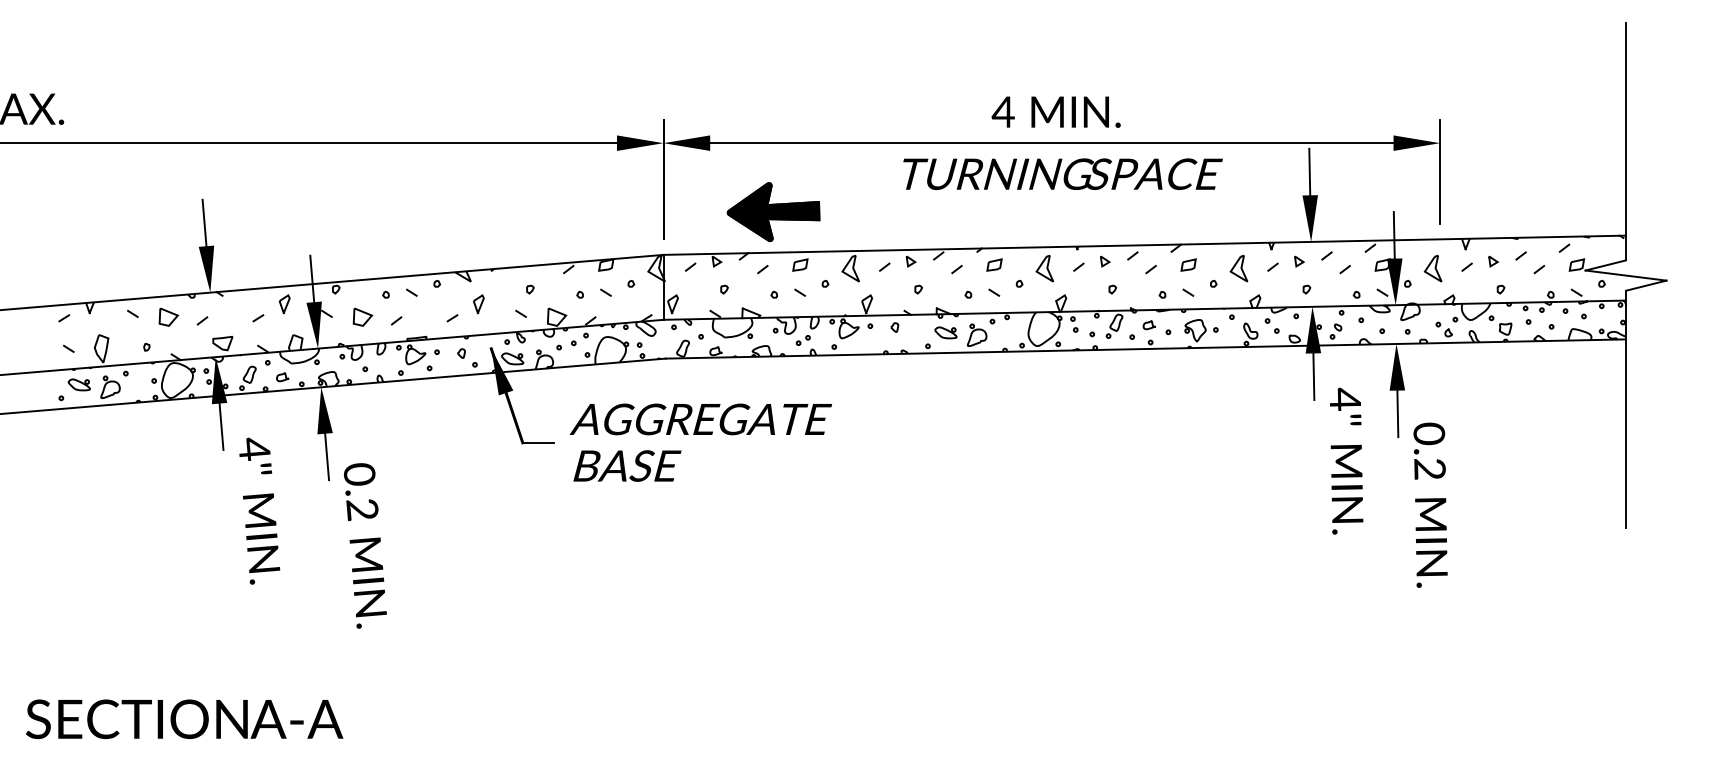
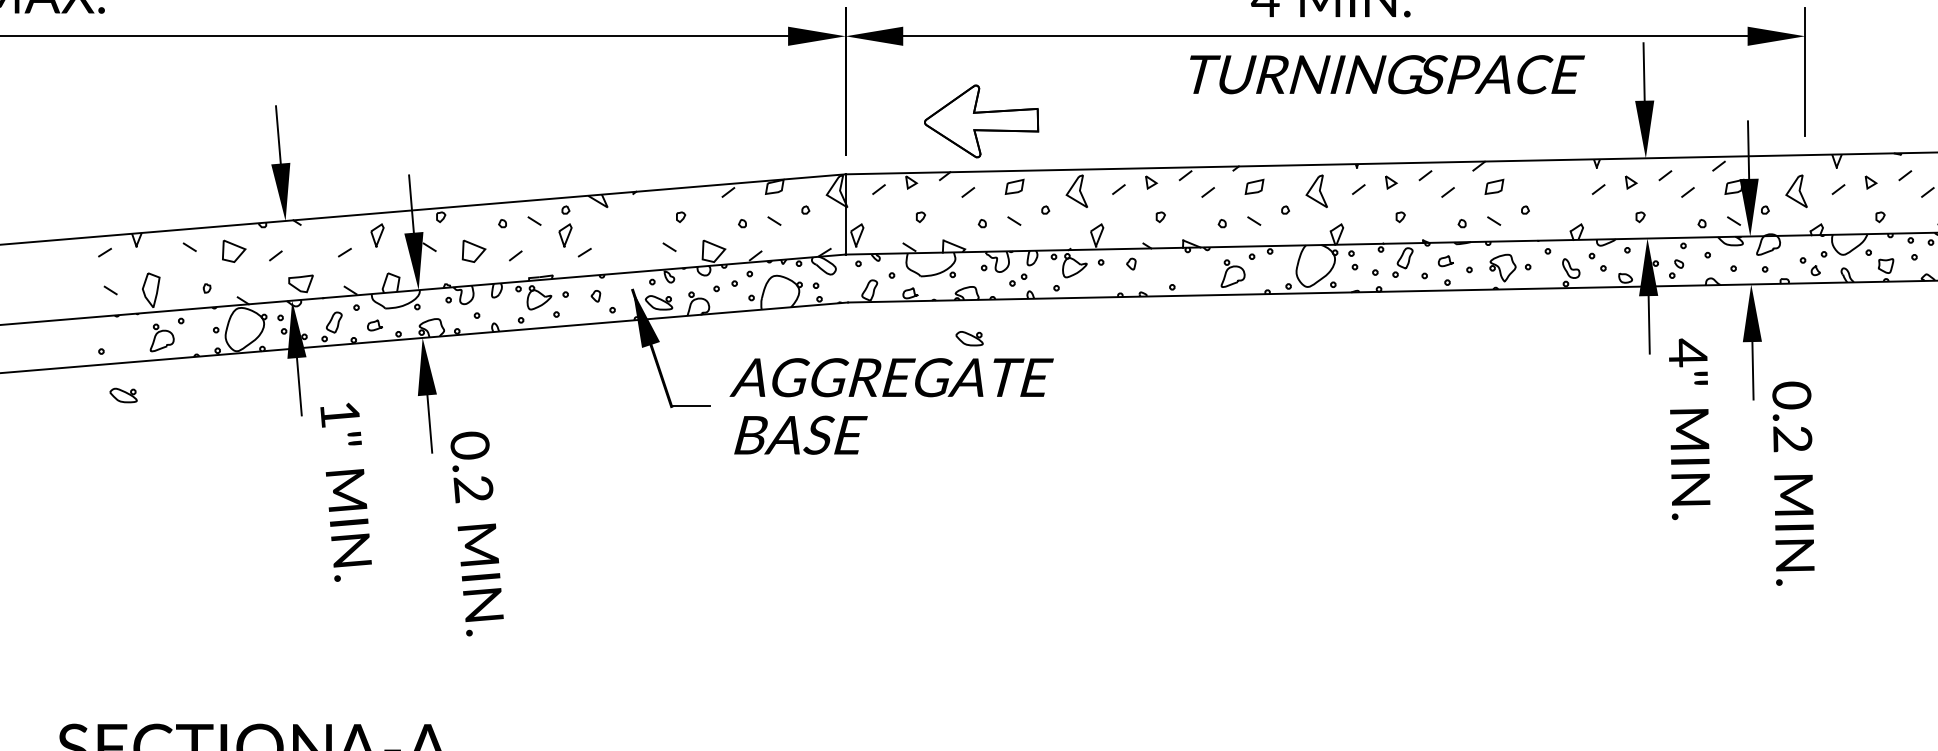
text: (1062, 174) -> (1386, 74), moved
fill: (773, 212) -> (981, 121), removed
part: (1238, 268) -> (1556, 191), removed
part: (478, 304) -> (565, 235), moved
part: (945, 332) -> (969, 338), moved
part: (78, 384) -> (122, 395), moved
text: (254, 448) -> (340, 413), 4" -> 1"

